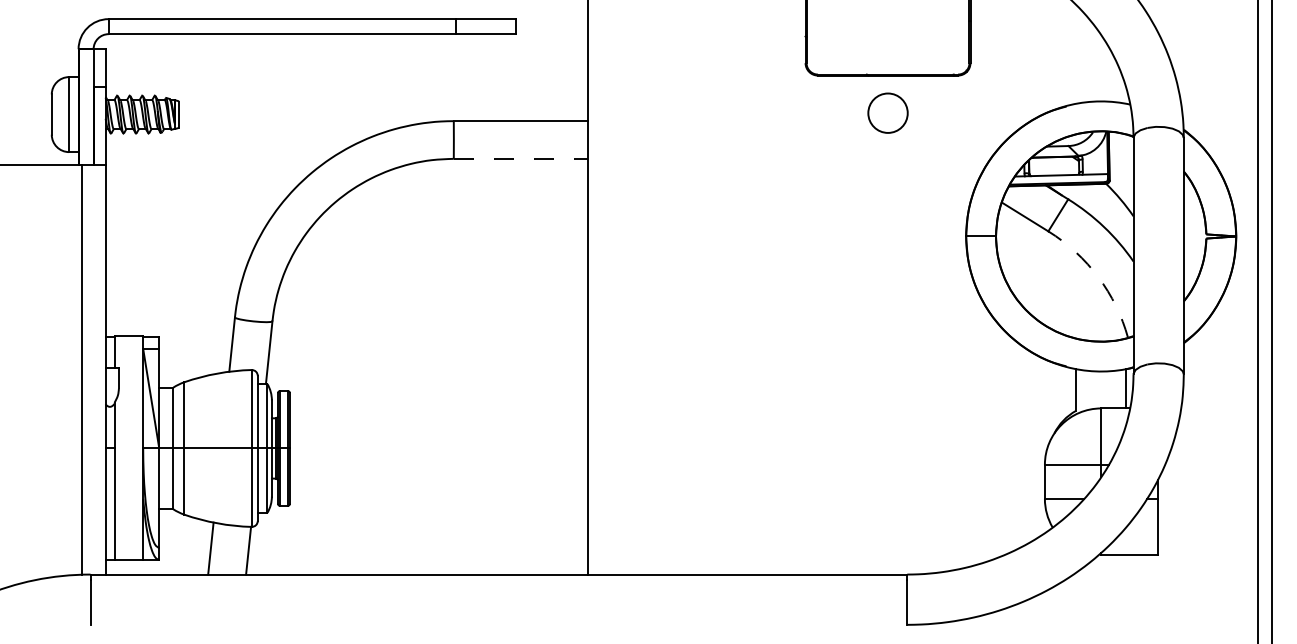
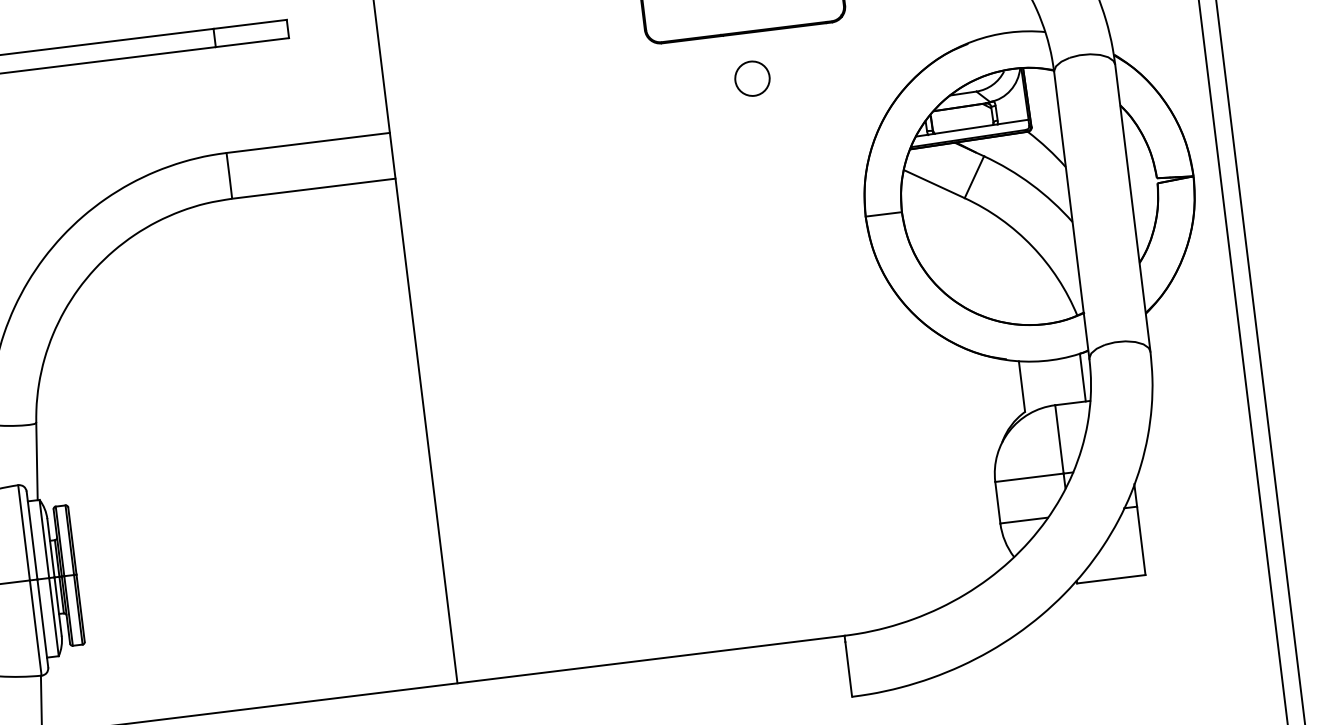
circle: (887, 113) -> (751, 79), size x0.71
line: (521, 158) -> (314, 188), dashed -> solid
arc: (1098, 277) -> (1032, 246), dashed -> solid

